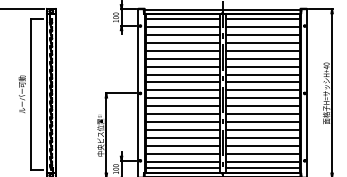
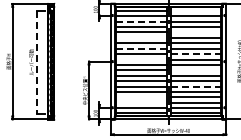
line: (261, 18) -> (195, 10), removed
line: (182, 34) -> (141, 21), solid -> dashed
line: (261, 50) -> (195, 32), removed
line: (181, 58) -> (140, 37), removed
line: (182, 74) -> (141, 48), solid -> dashed
line: (263, 82) -> (196, 54), solid -> dashed
line: (181, 90) -> (140, 59), removed
line: (30, 94) -> (37, 62), solid -> dashed
line: (261, 106) -> (195, 70), removed
line: (263, 129) -> (196, 86), solid -> dashed
line: (181, 145) -> (140, 97), removed
line: (181, 153) -> (140, 102), removed

